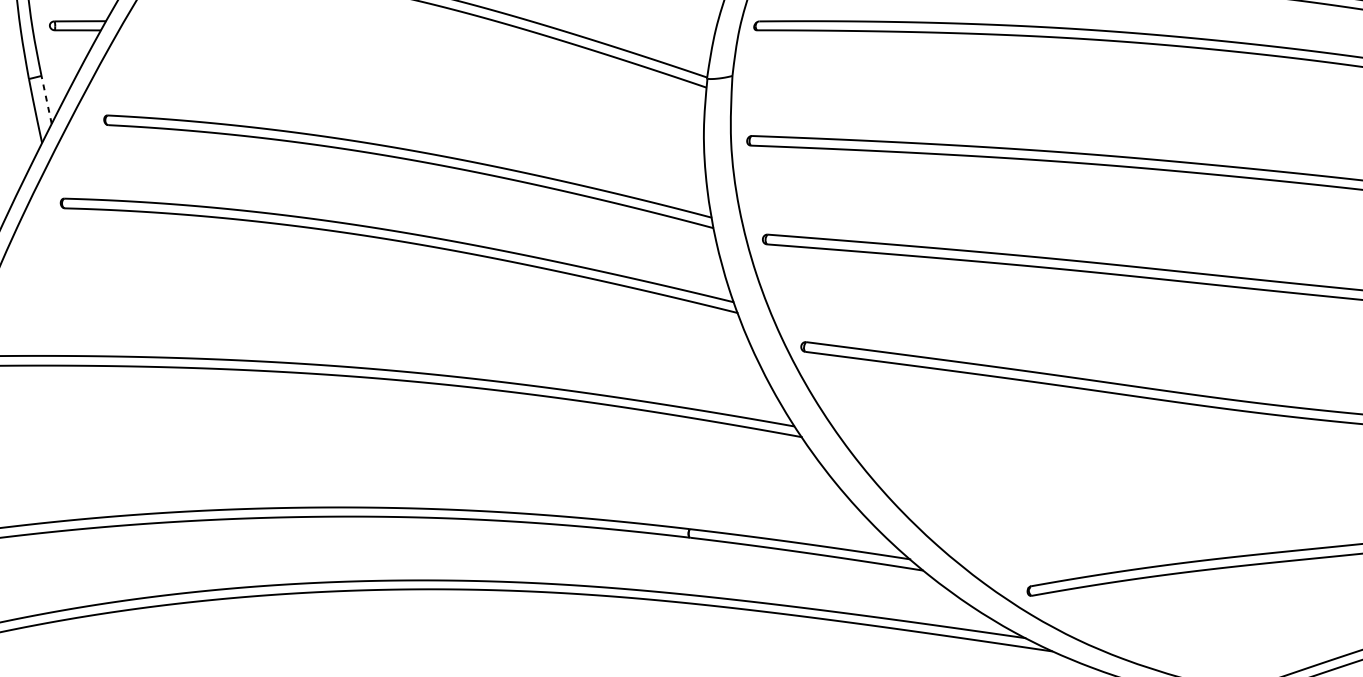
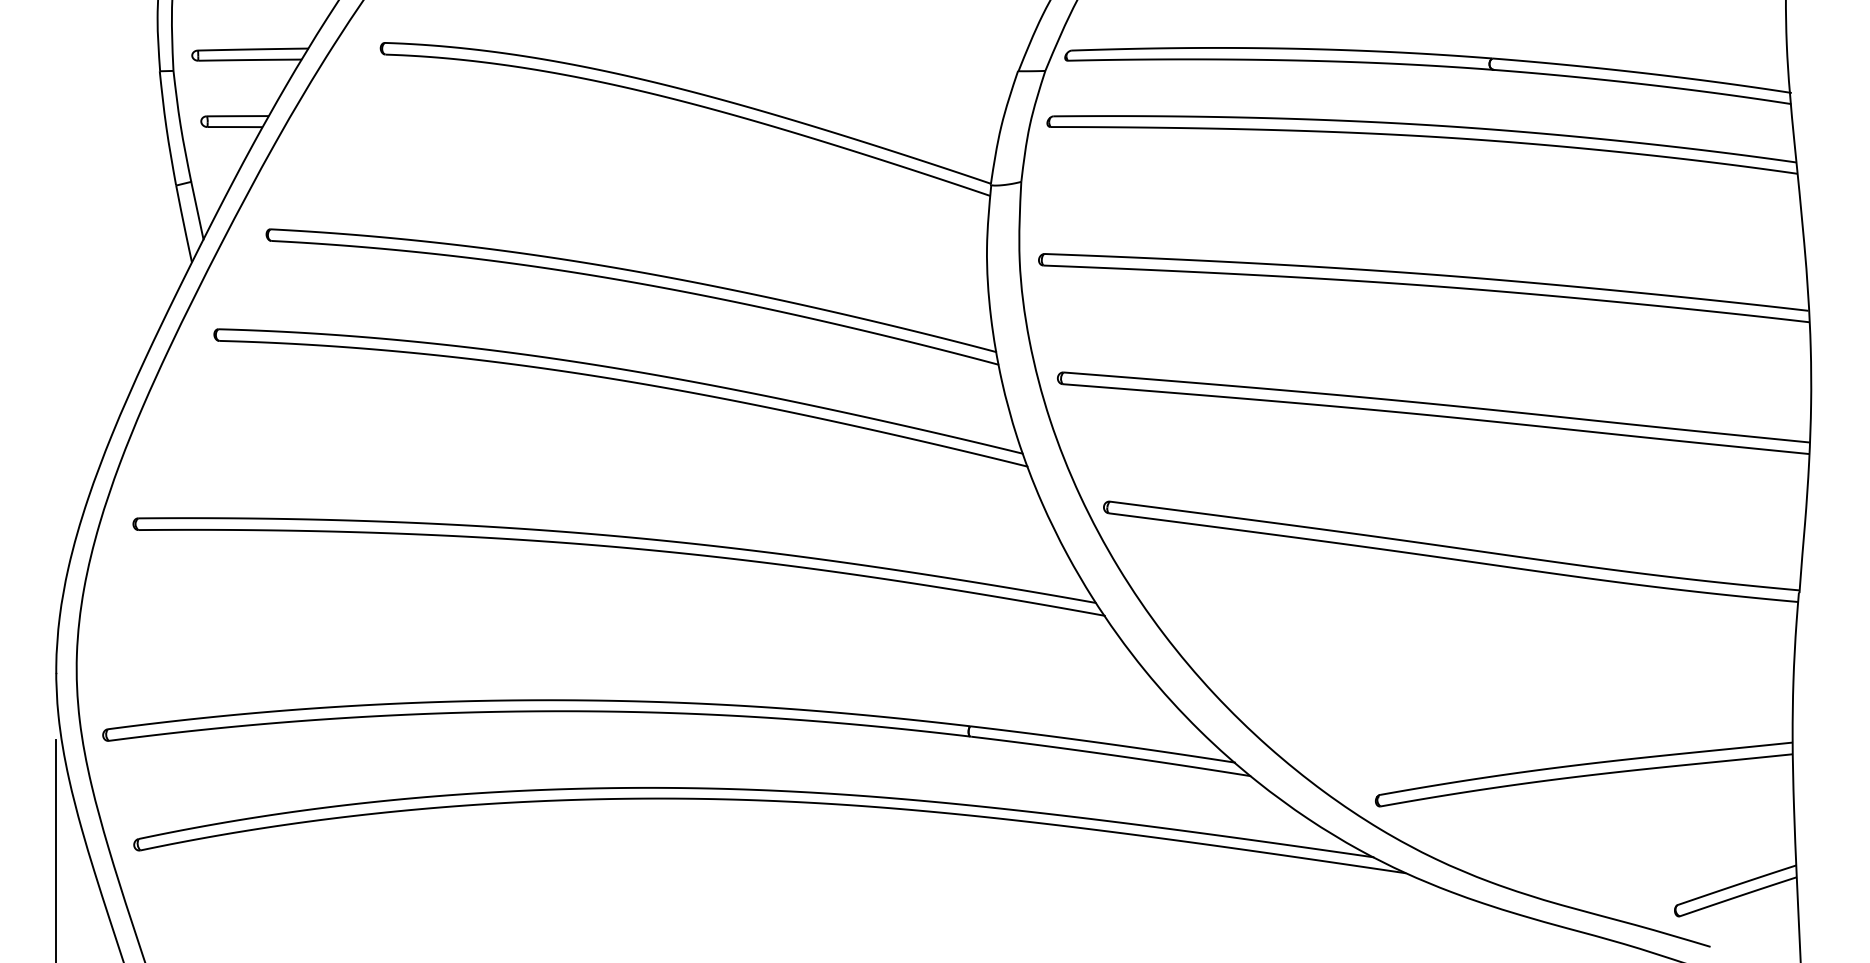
line: (46, 99) -> (197, 210), dashed -> solid

